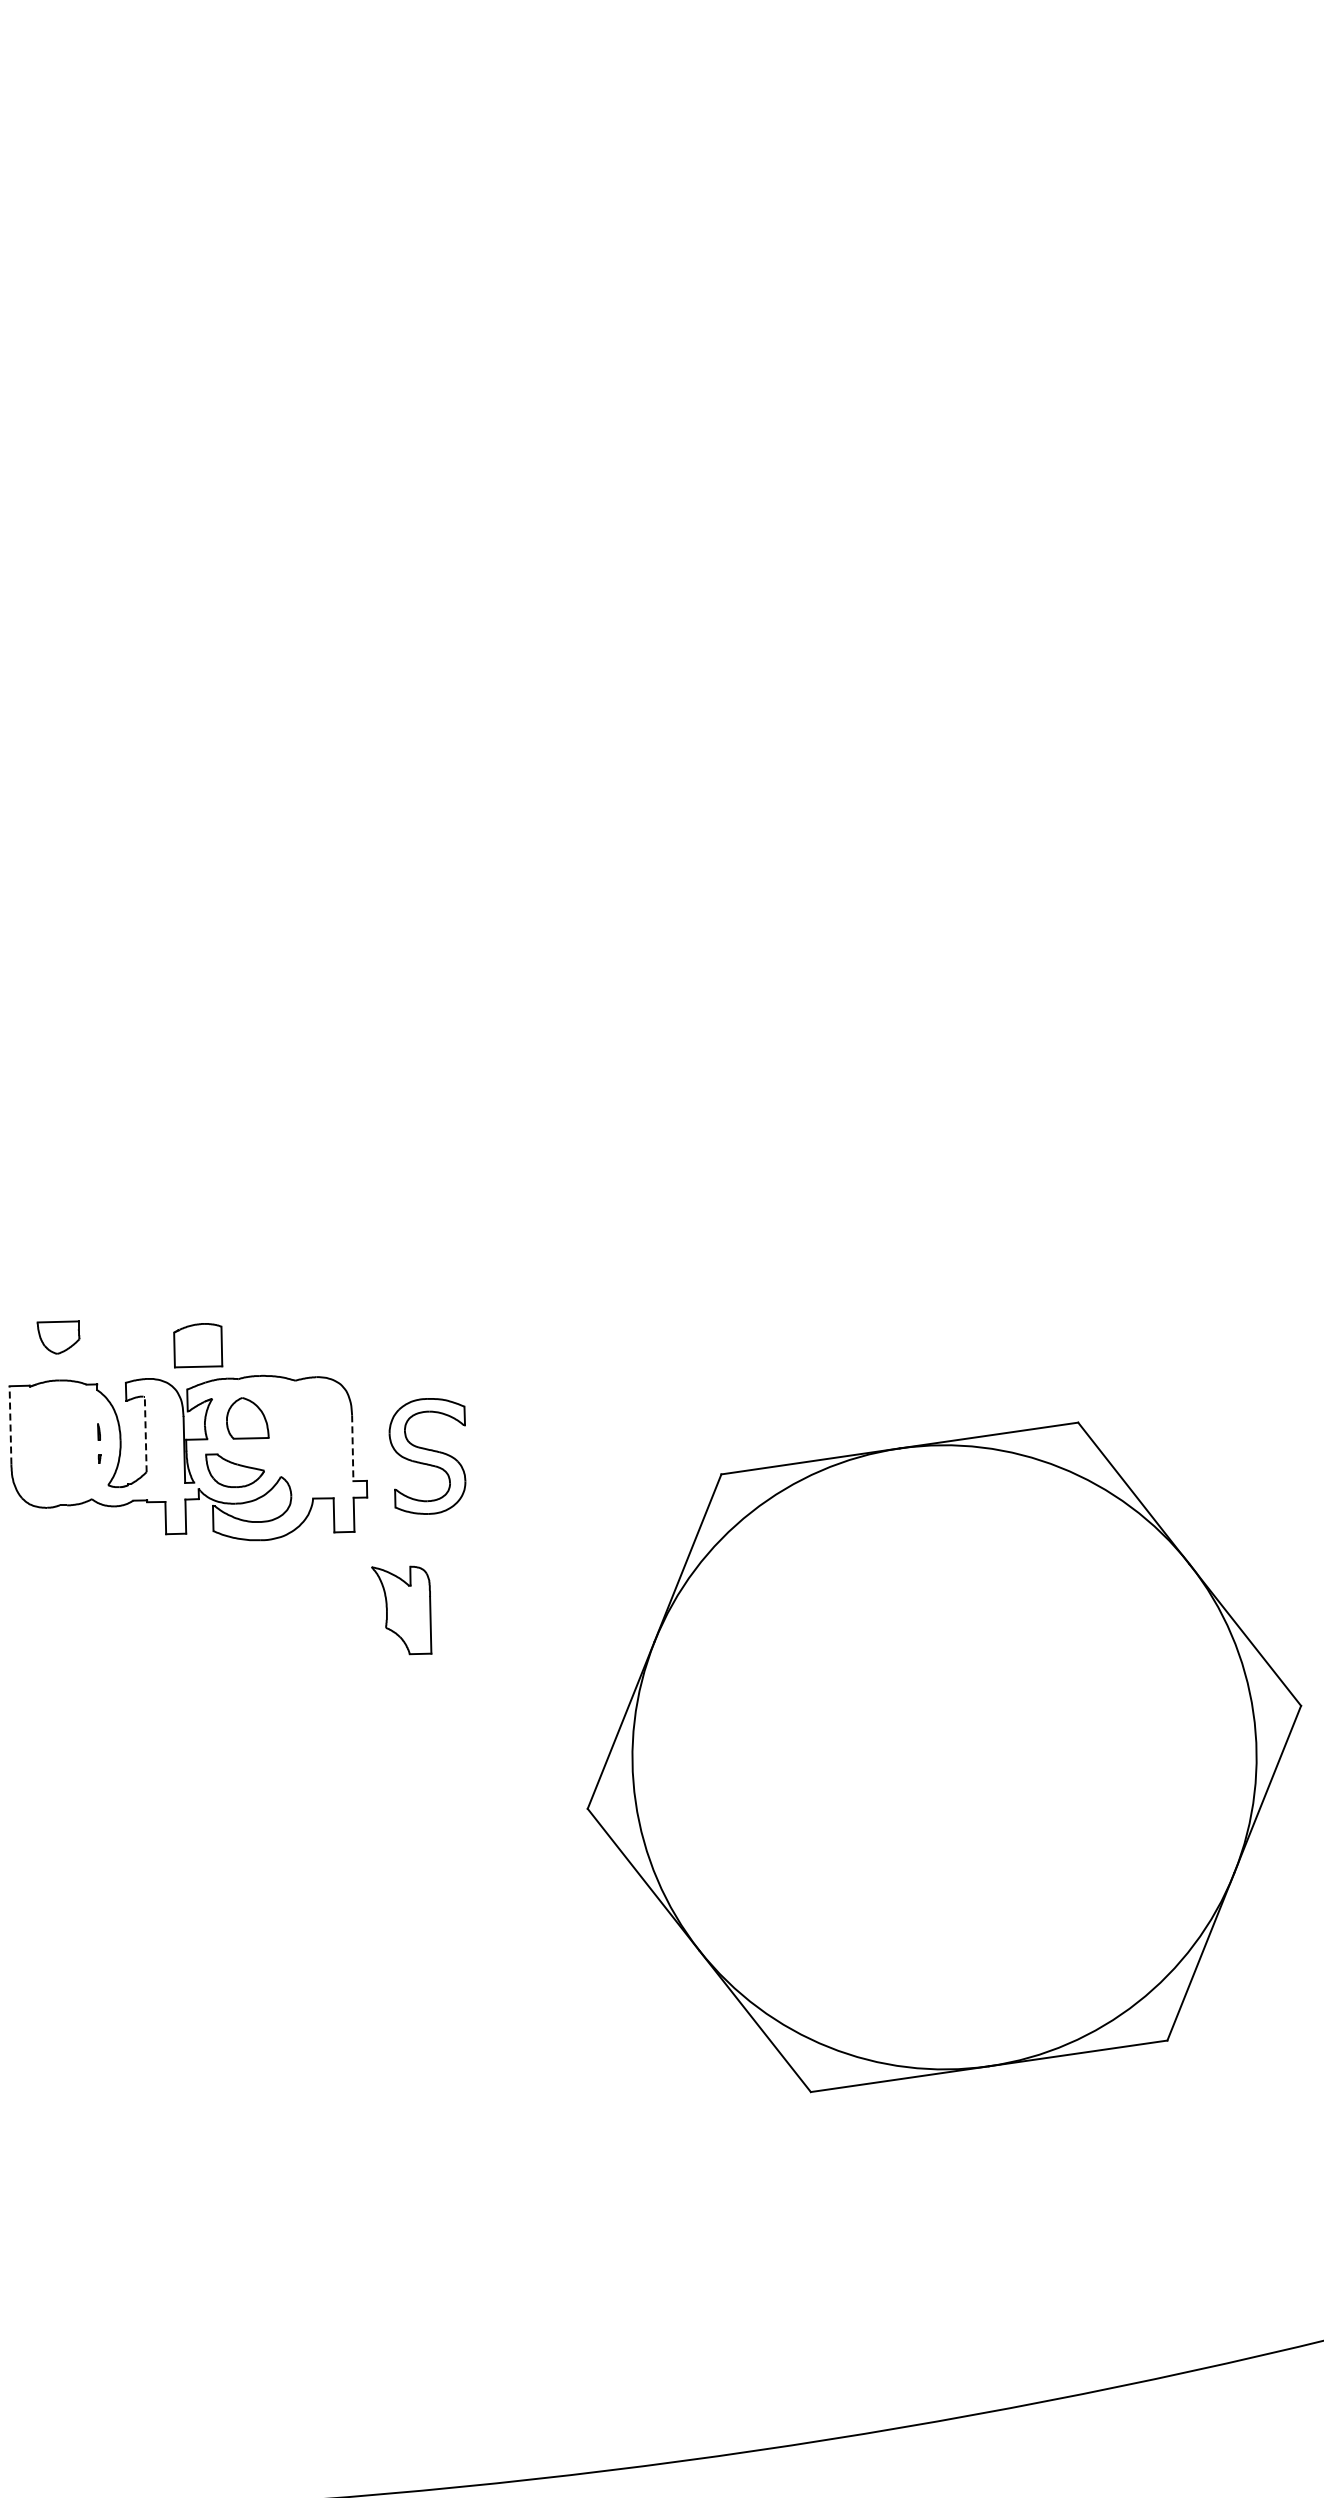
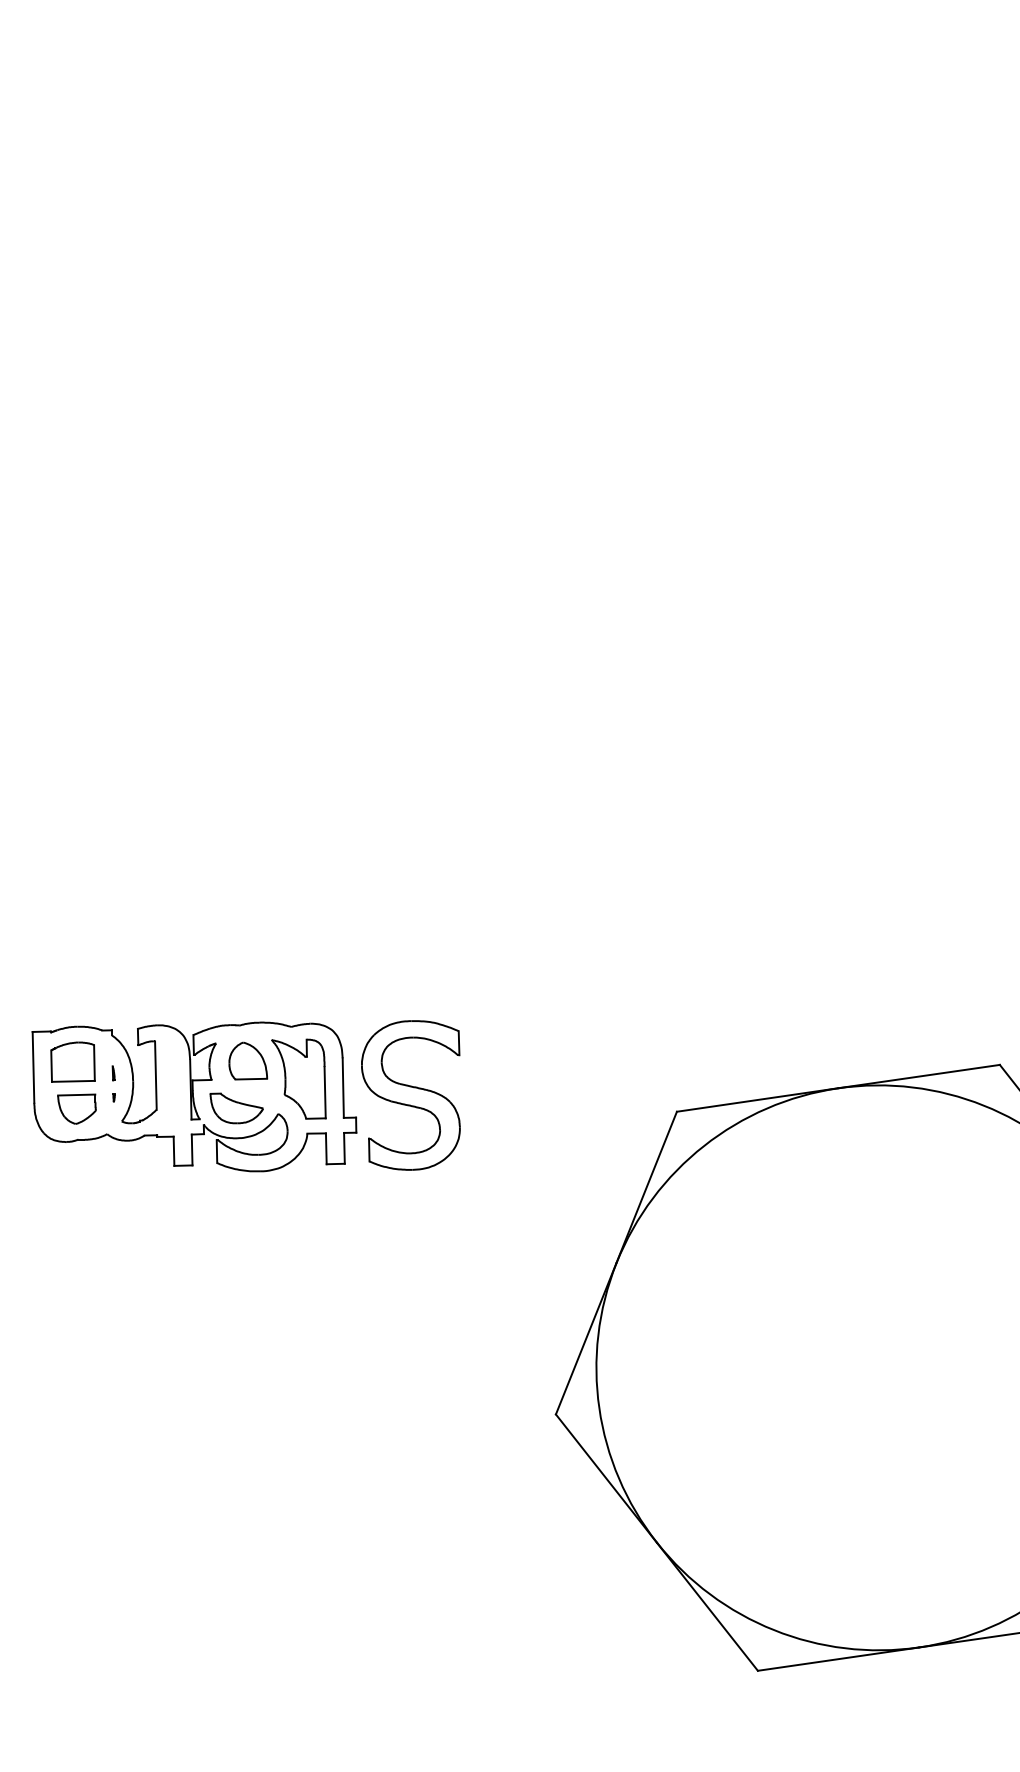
part: (58, 1337) -> (76, 1109), moved
part: (198, 1345) -> (73, 1062), moved
line: (10, 1424) -> (33, 1066), dashed -> solid
line: (145, 1434) -> (155, 1075), dashed -> solid
line: (352, 1448) -> (343, 1088), dashed -> solid
part: (427, 1456) -> (410, 1095), size x1.43
part: (401, 1610) -> (298, 1079), moved

